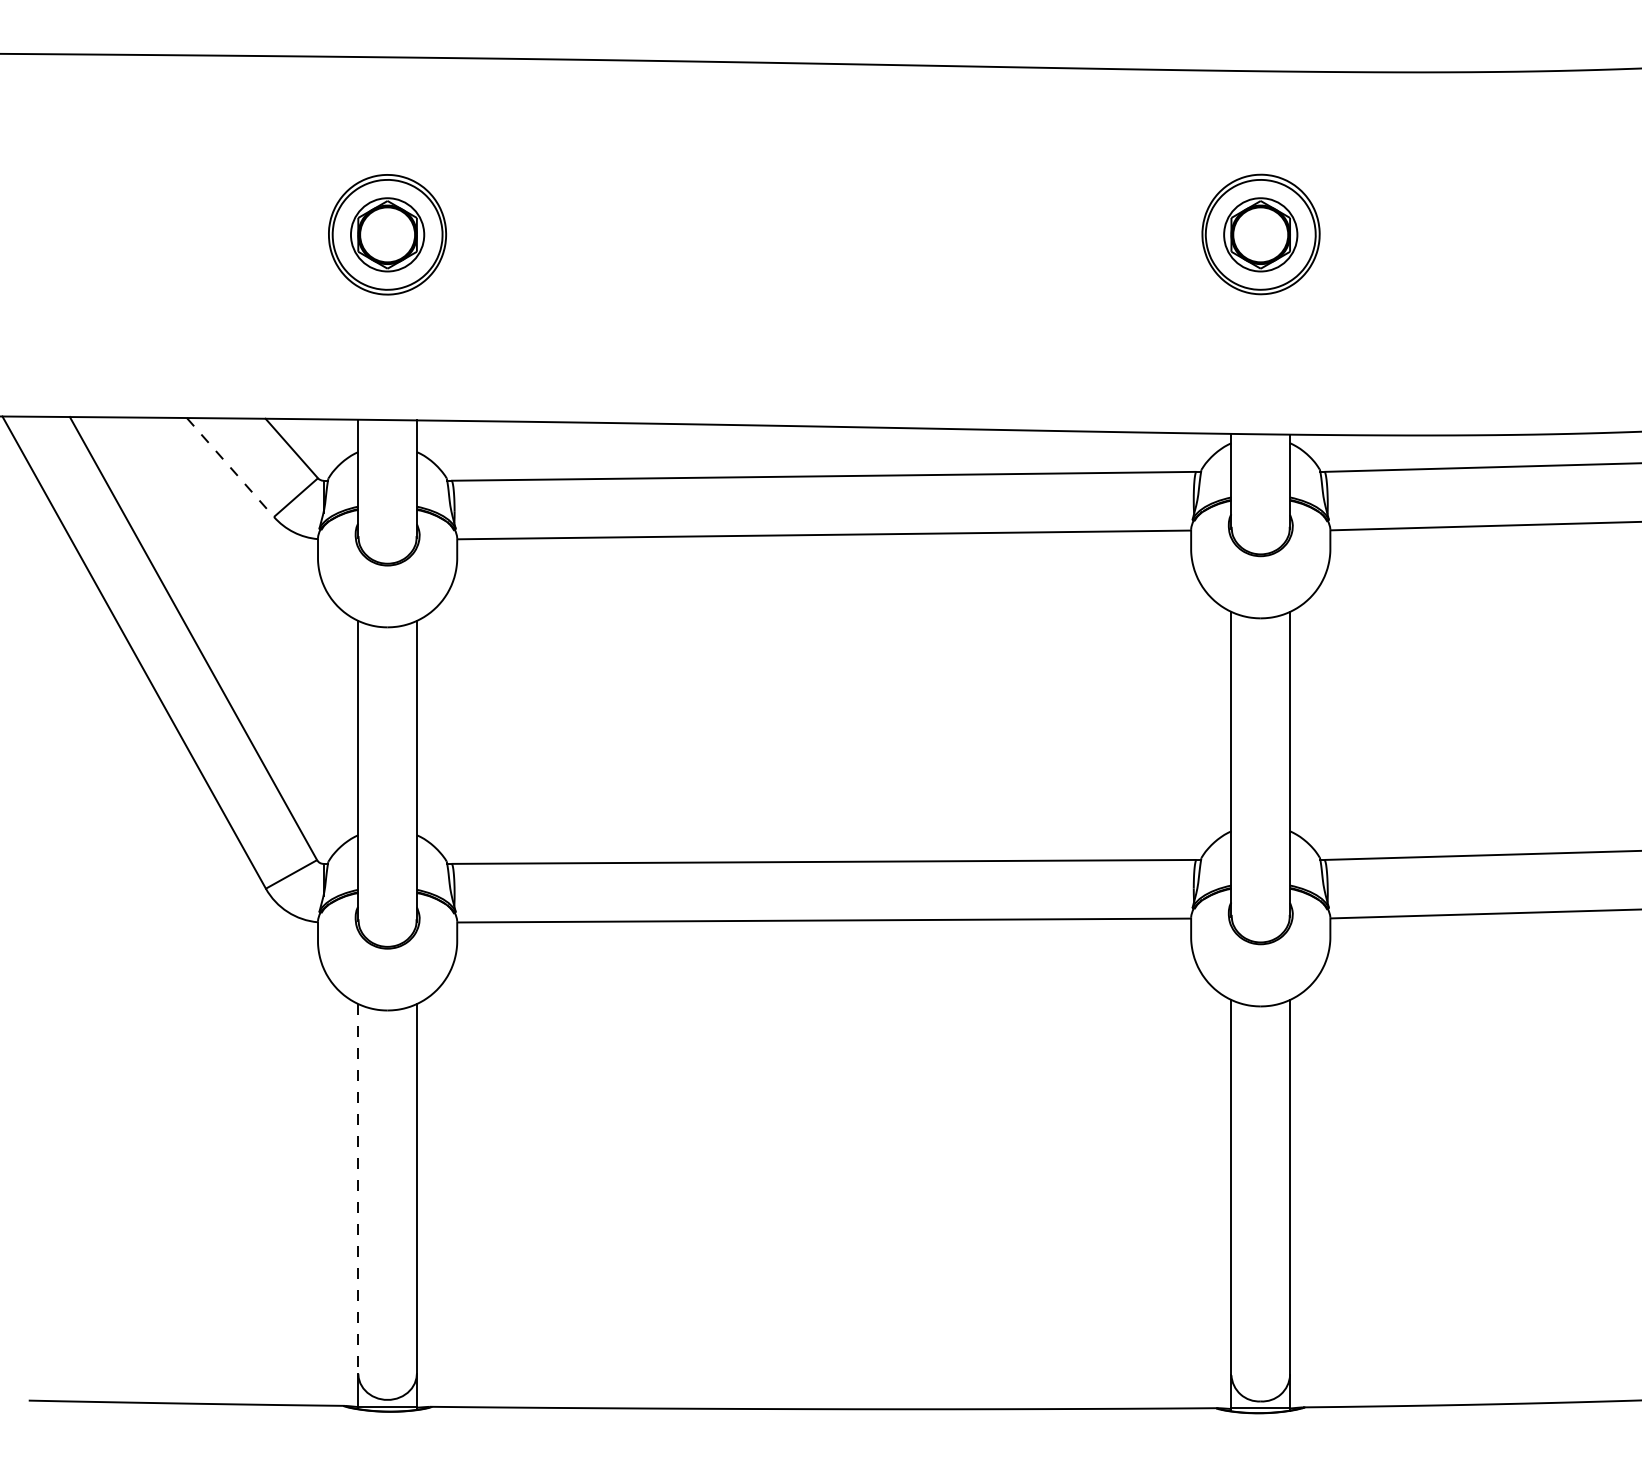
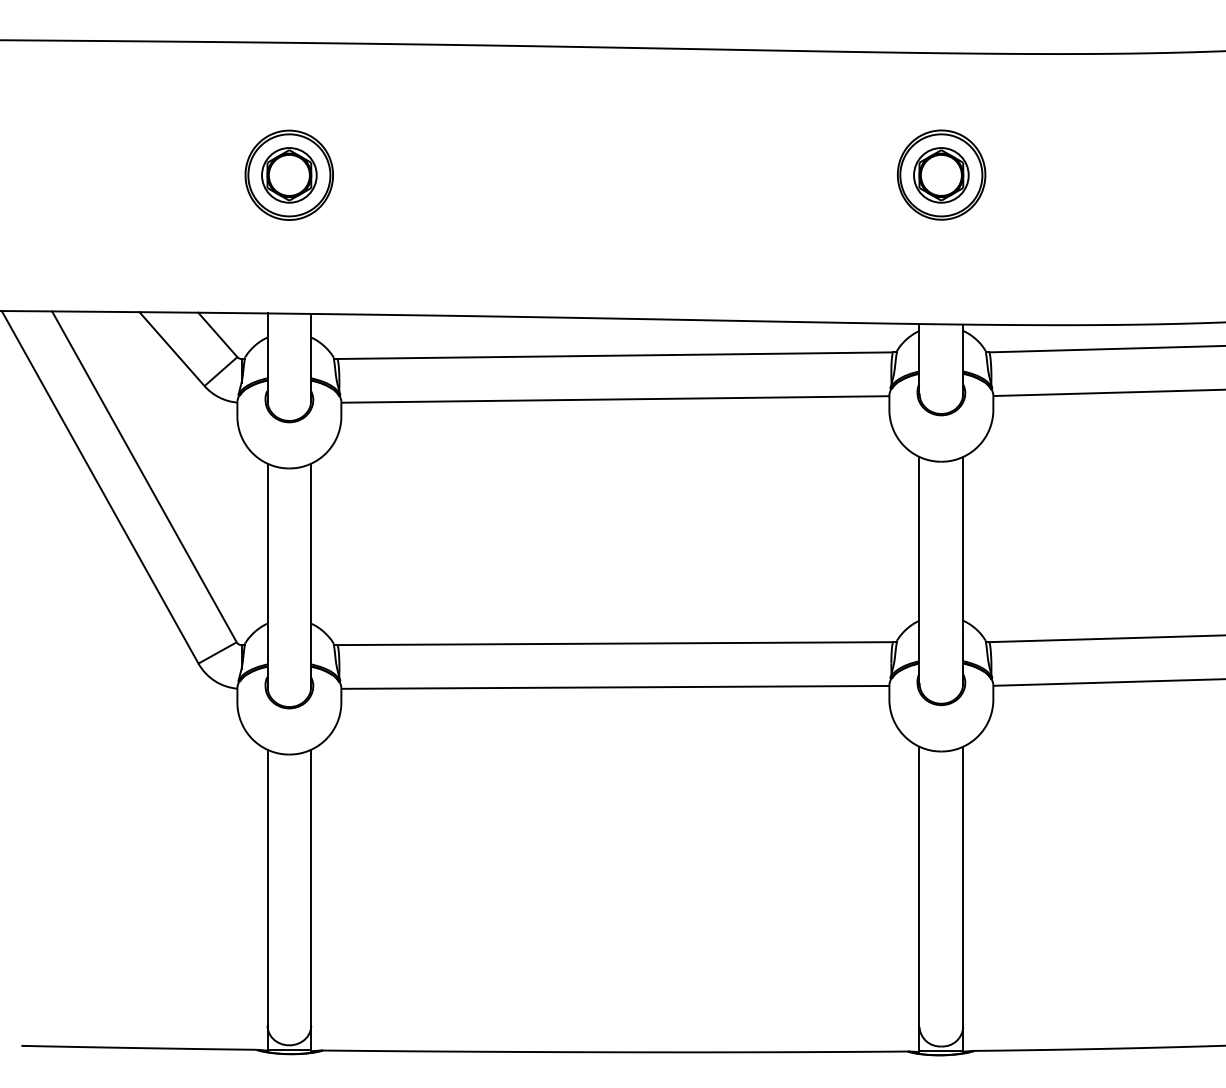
line: (231, 468) -> (172, 349), dashed -> solid
line: (358, 1189) -> (267, 888), dashed -> solid

